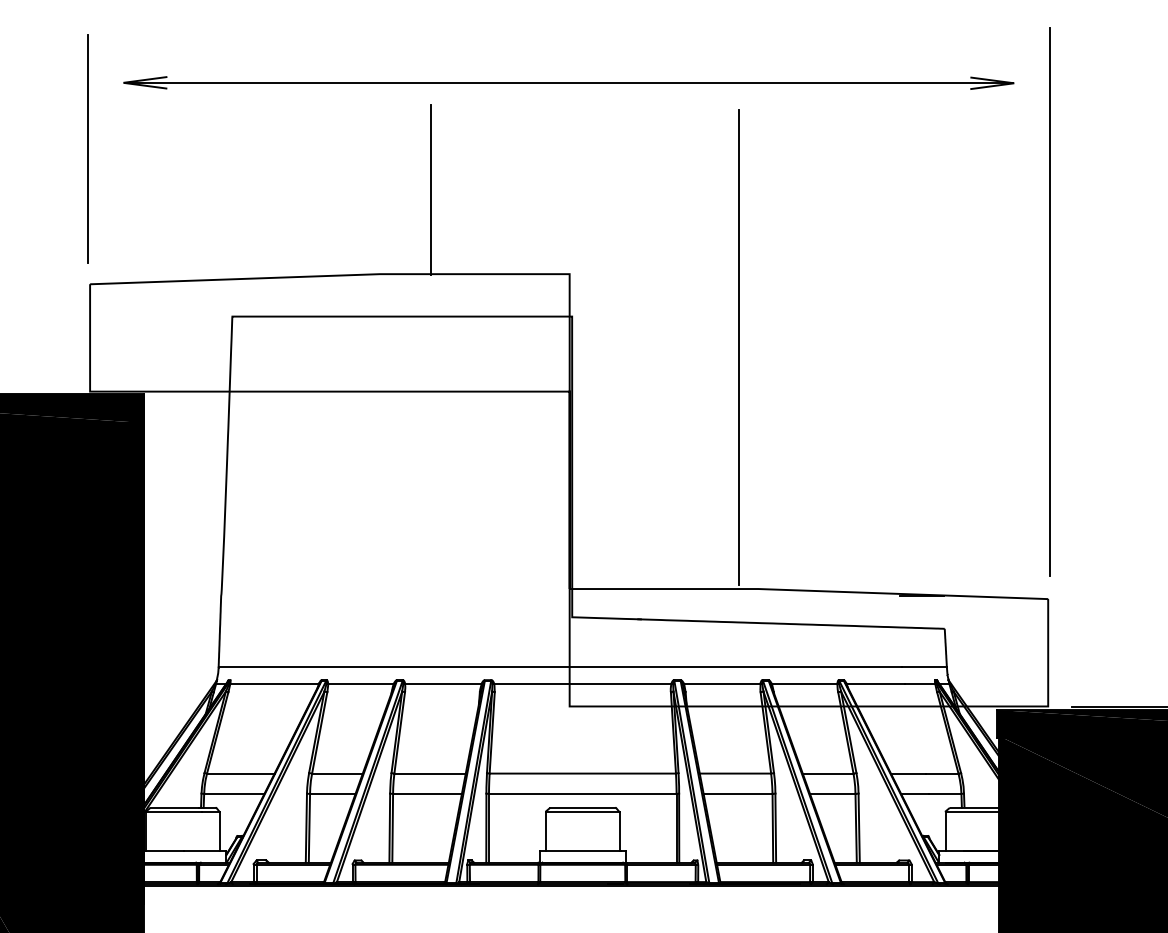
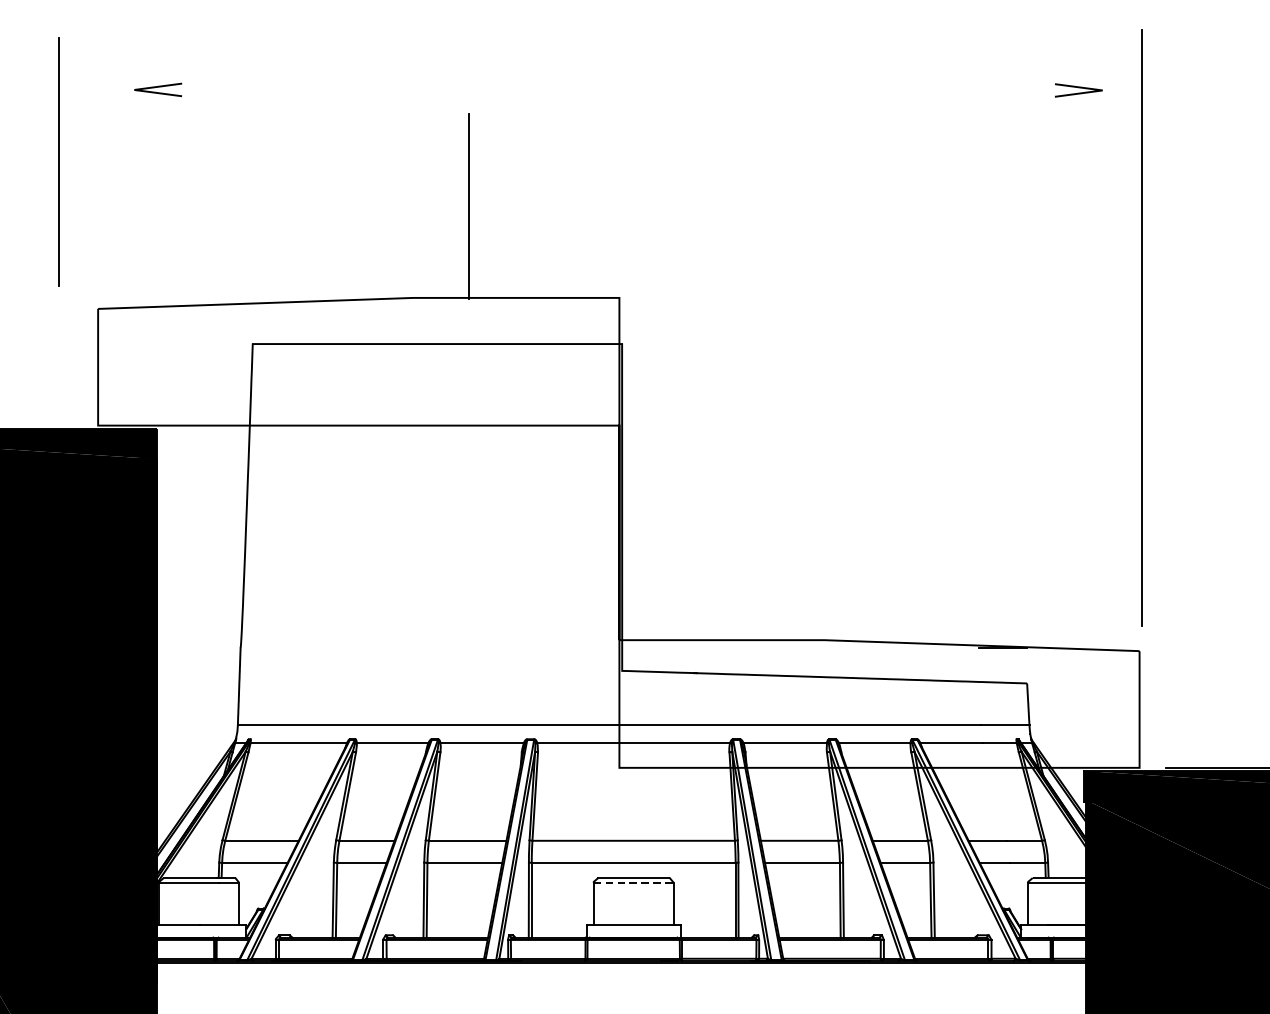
line: (568, 83) -> (618, 90), removed
line: (87, 148) -> (58, 161), moved
line: (738, 347) -> (802, 377), removed
line: (582, 812) -> (633, 883), solid -> dashed

